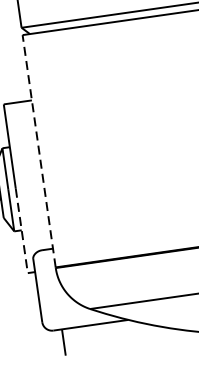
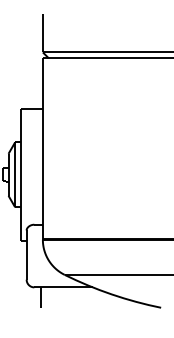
line: (38, 151) -> (42, 148), dashed -> solid
line: (21, 230) -> (20, 207), dashed -> solid

